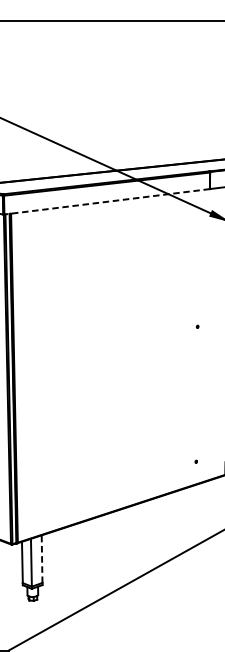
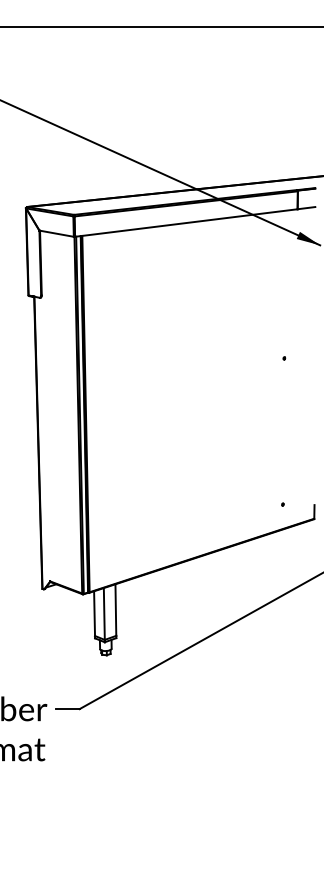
line: (106, 202) -> (185, 223), dashed -> solid
line: (41, 559) -> (115, 610), dashed -> solid

